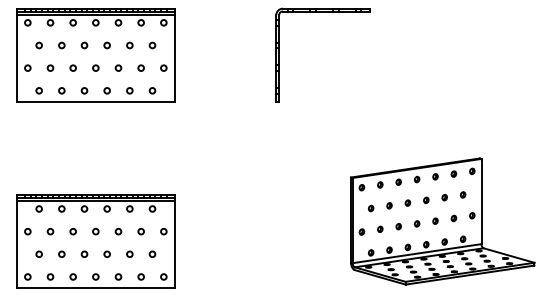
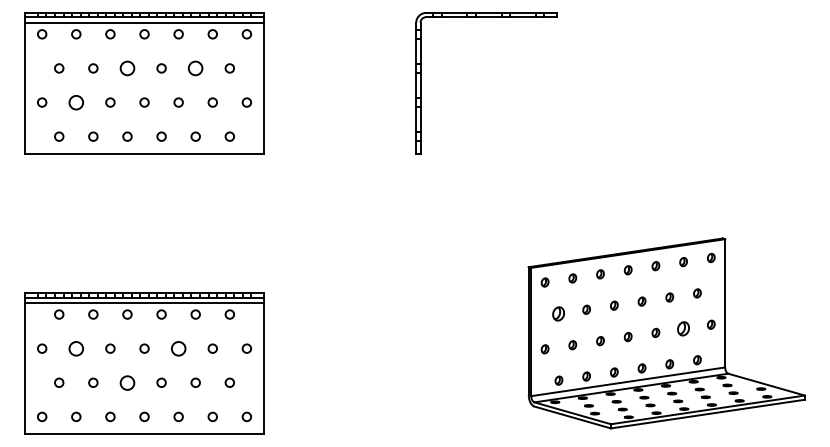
circle: (84, 45) -> (127, 68), size x1.6
circle: (129, 45) -> (195, 68), size x1.6
circle: (50, 67) -> (76, 101), size x1.6
part: (371, 208) -> (559, 313), size x1.6
part: (453, 218) -> (682, 328), size x1.6
circle: (50, 231) -> (76, 348), size x1.6
circle: (118, 231) -> (178, 348), size x1.6
circle: (84, 253) -> (127, 381), size x1.6

